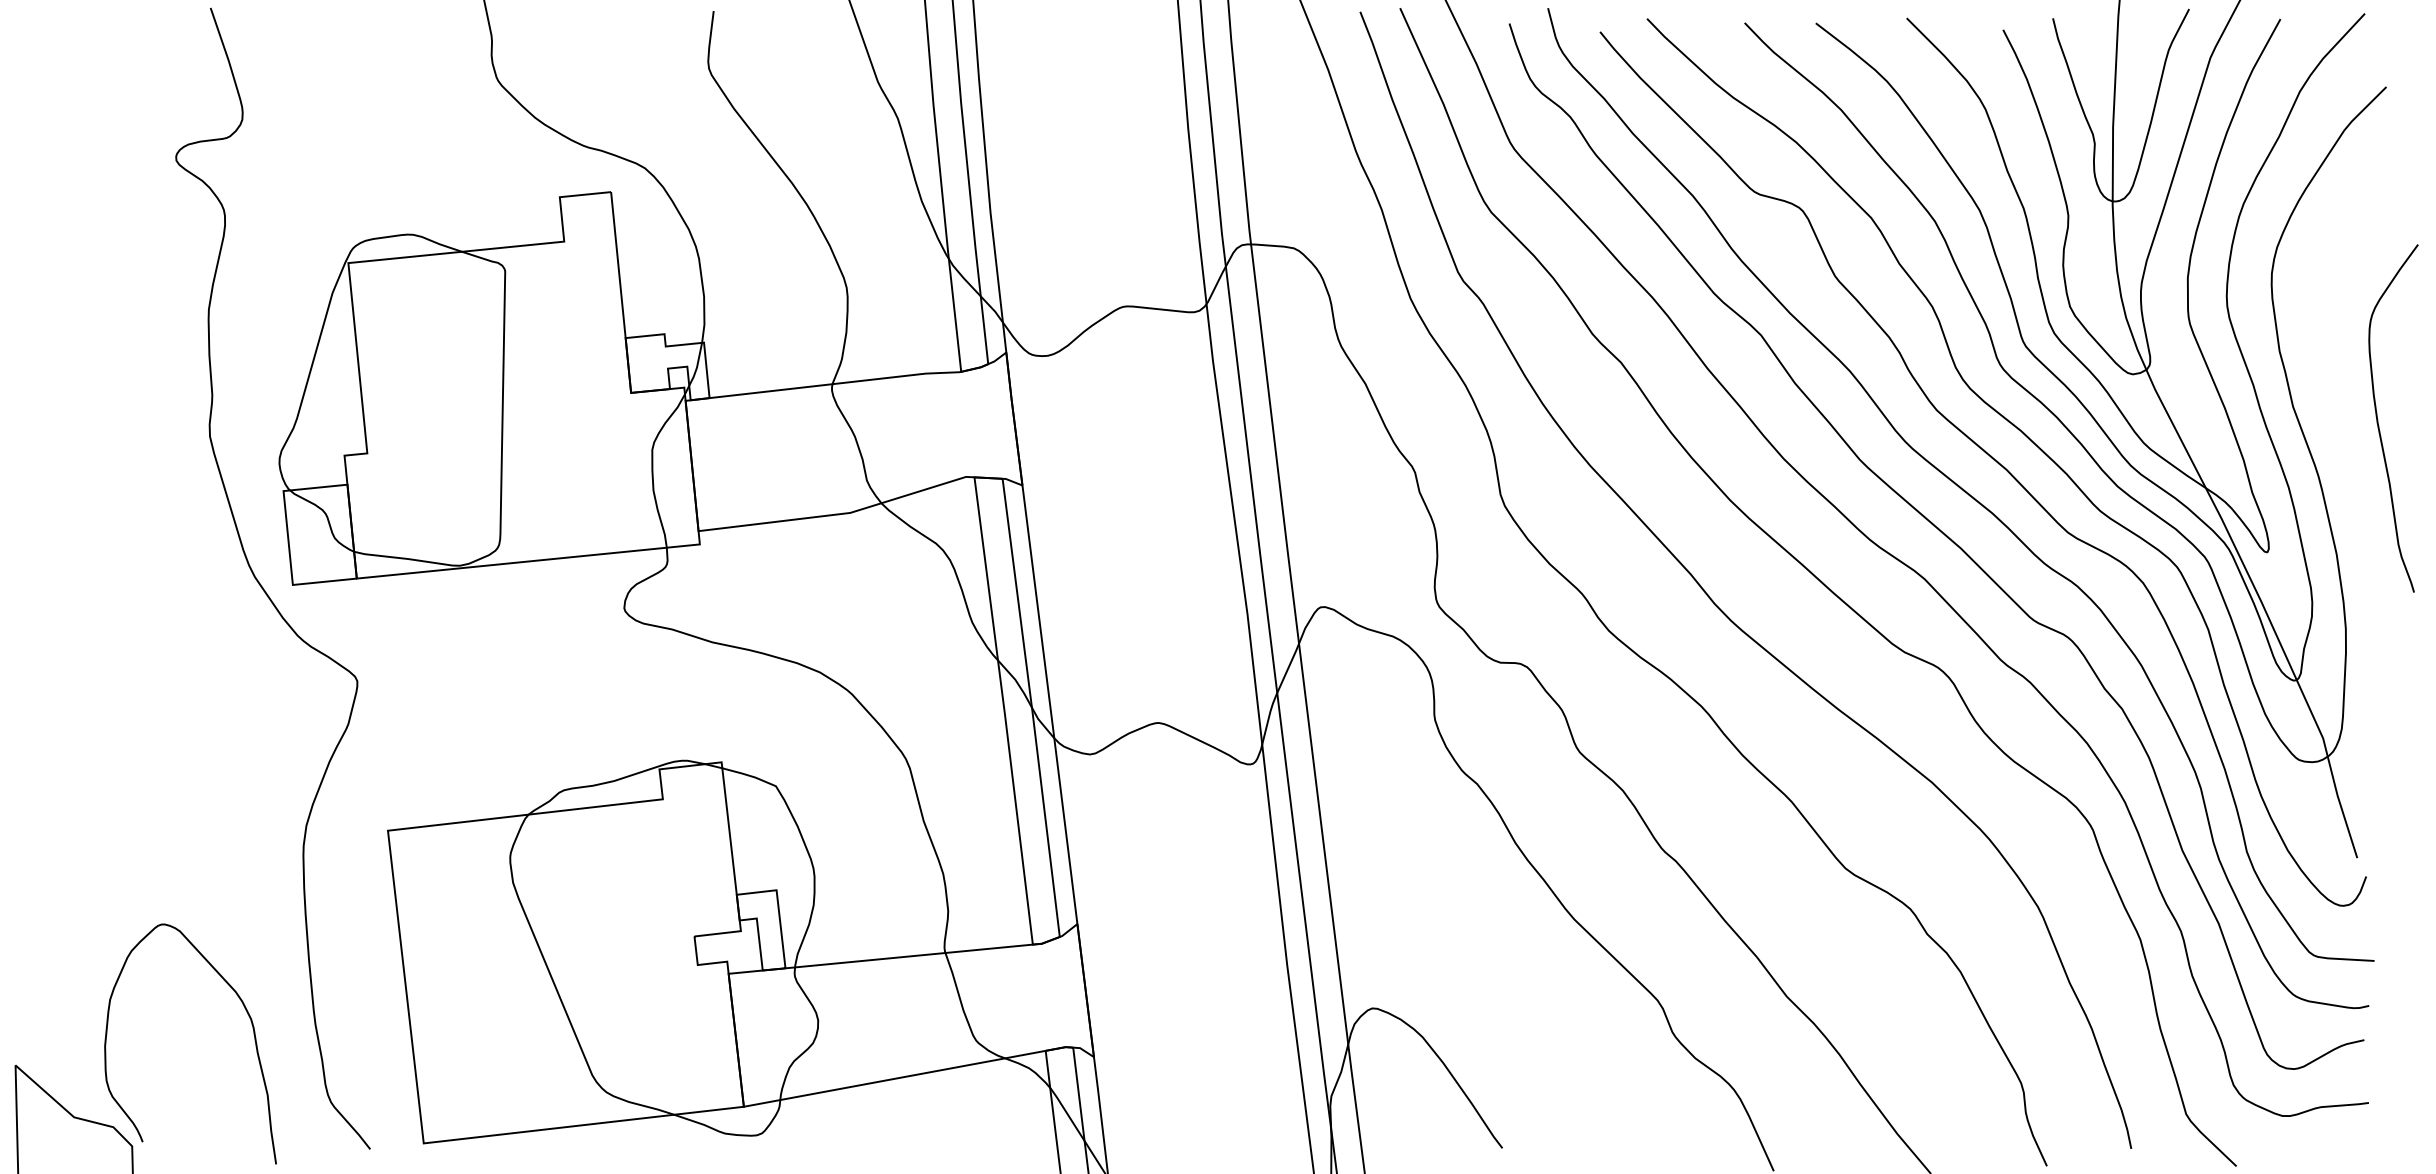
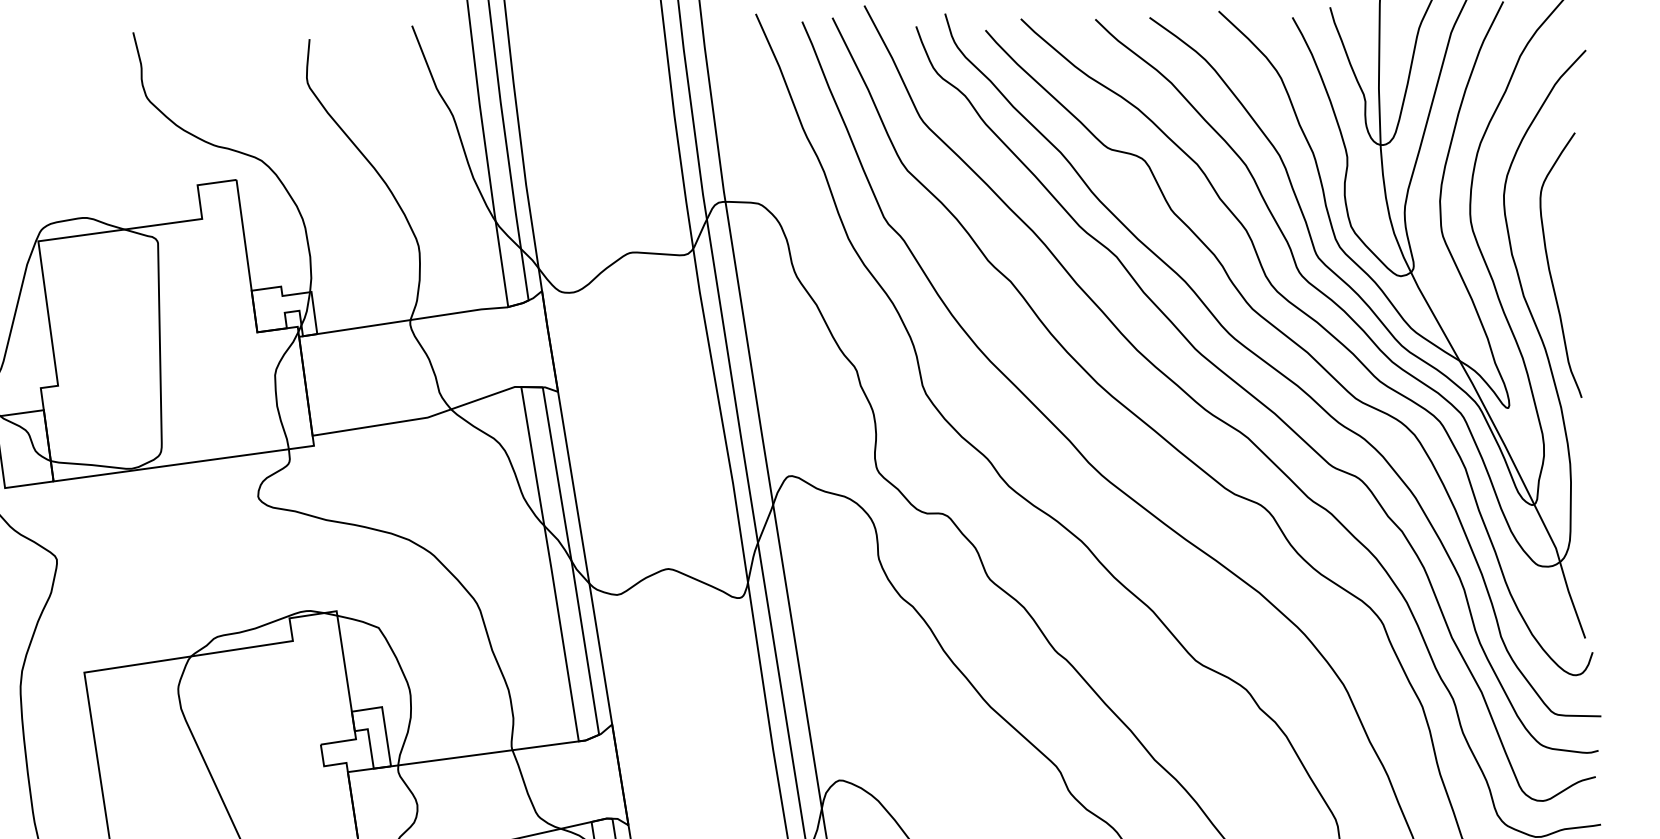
curve: (2378, 419) -> (1549, 267), moved

